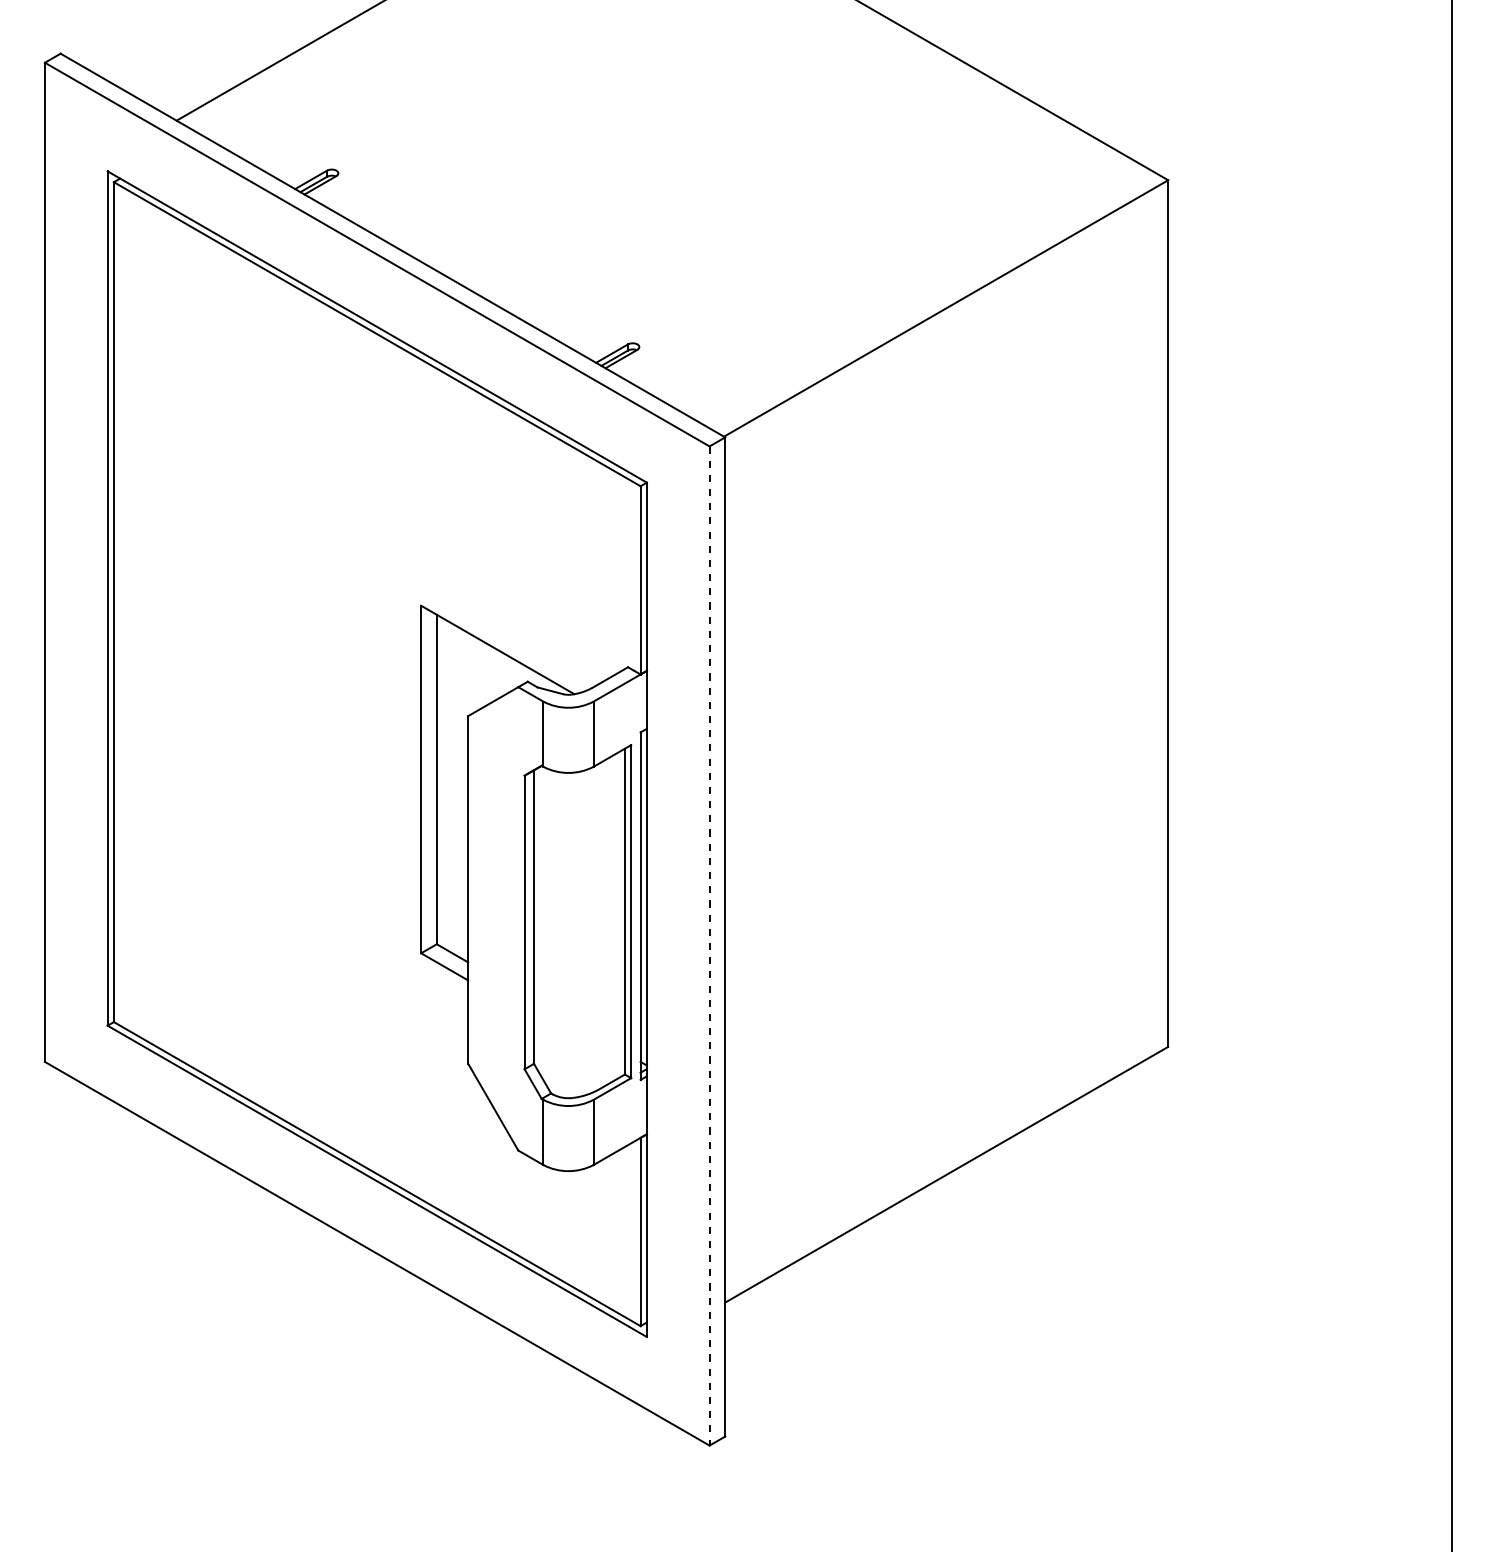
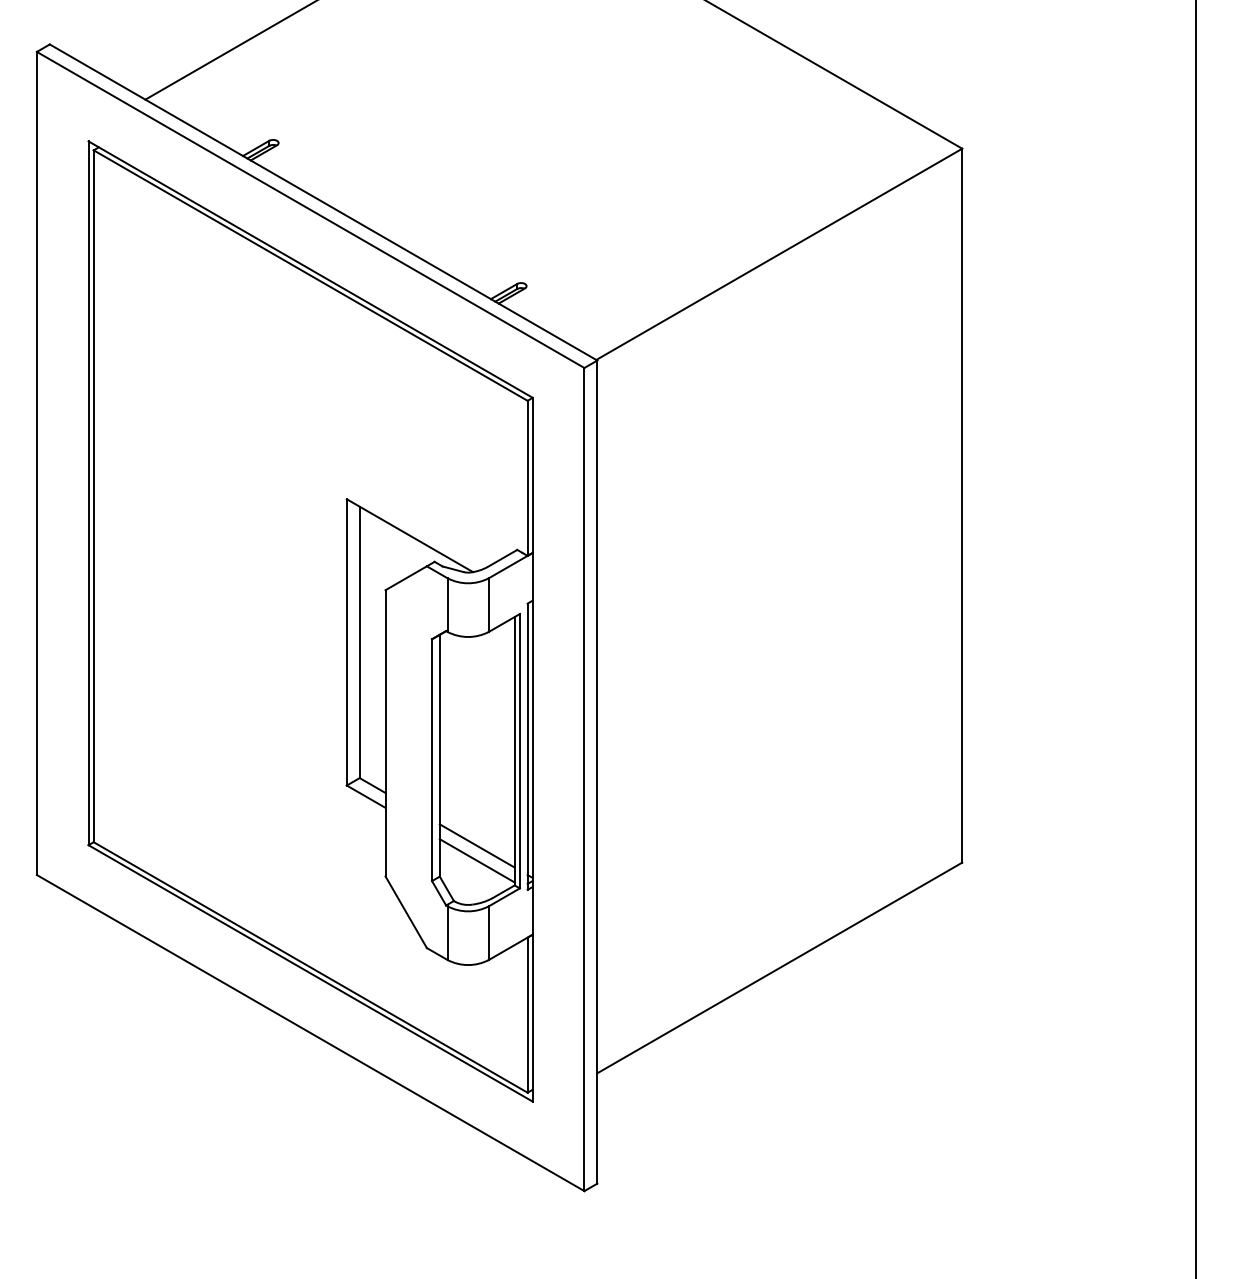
line: (709, 946) -> (584, 779), dashed -> solid
line: (579, 1026) -> (477, 845), added
line: (579, 1044) -> (477, 860), added

